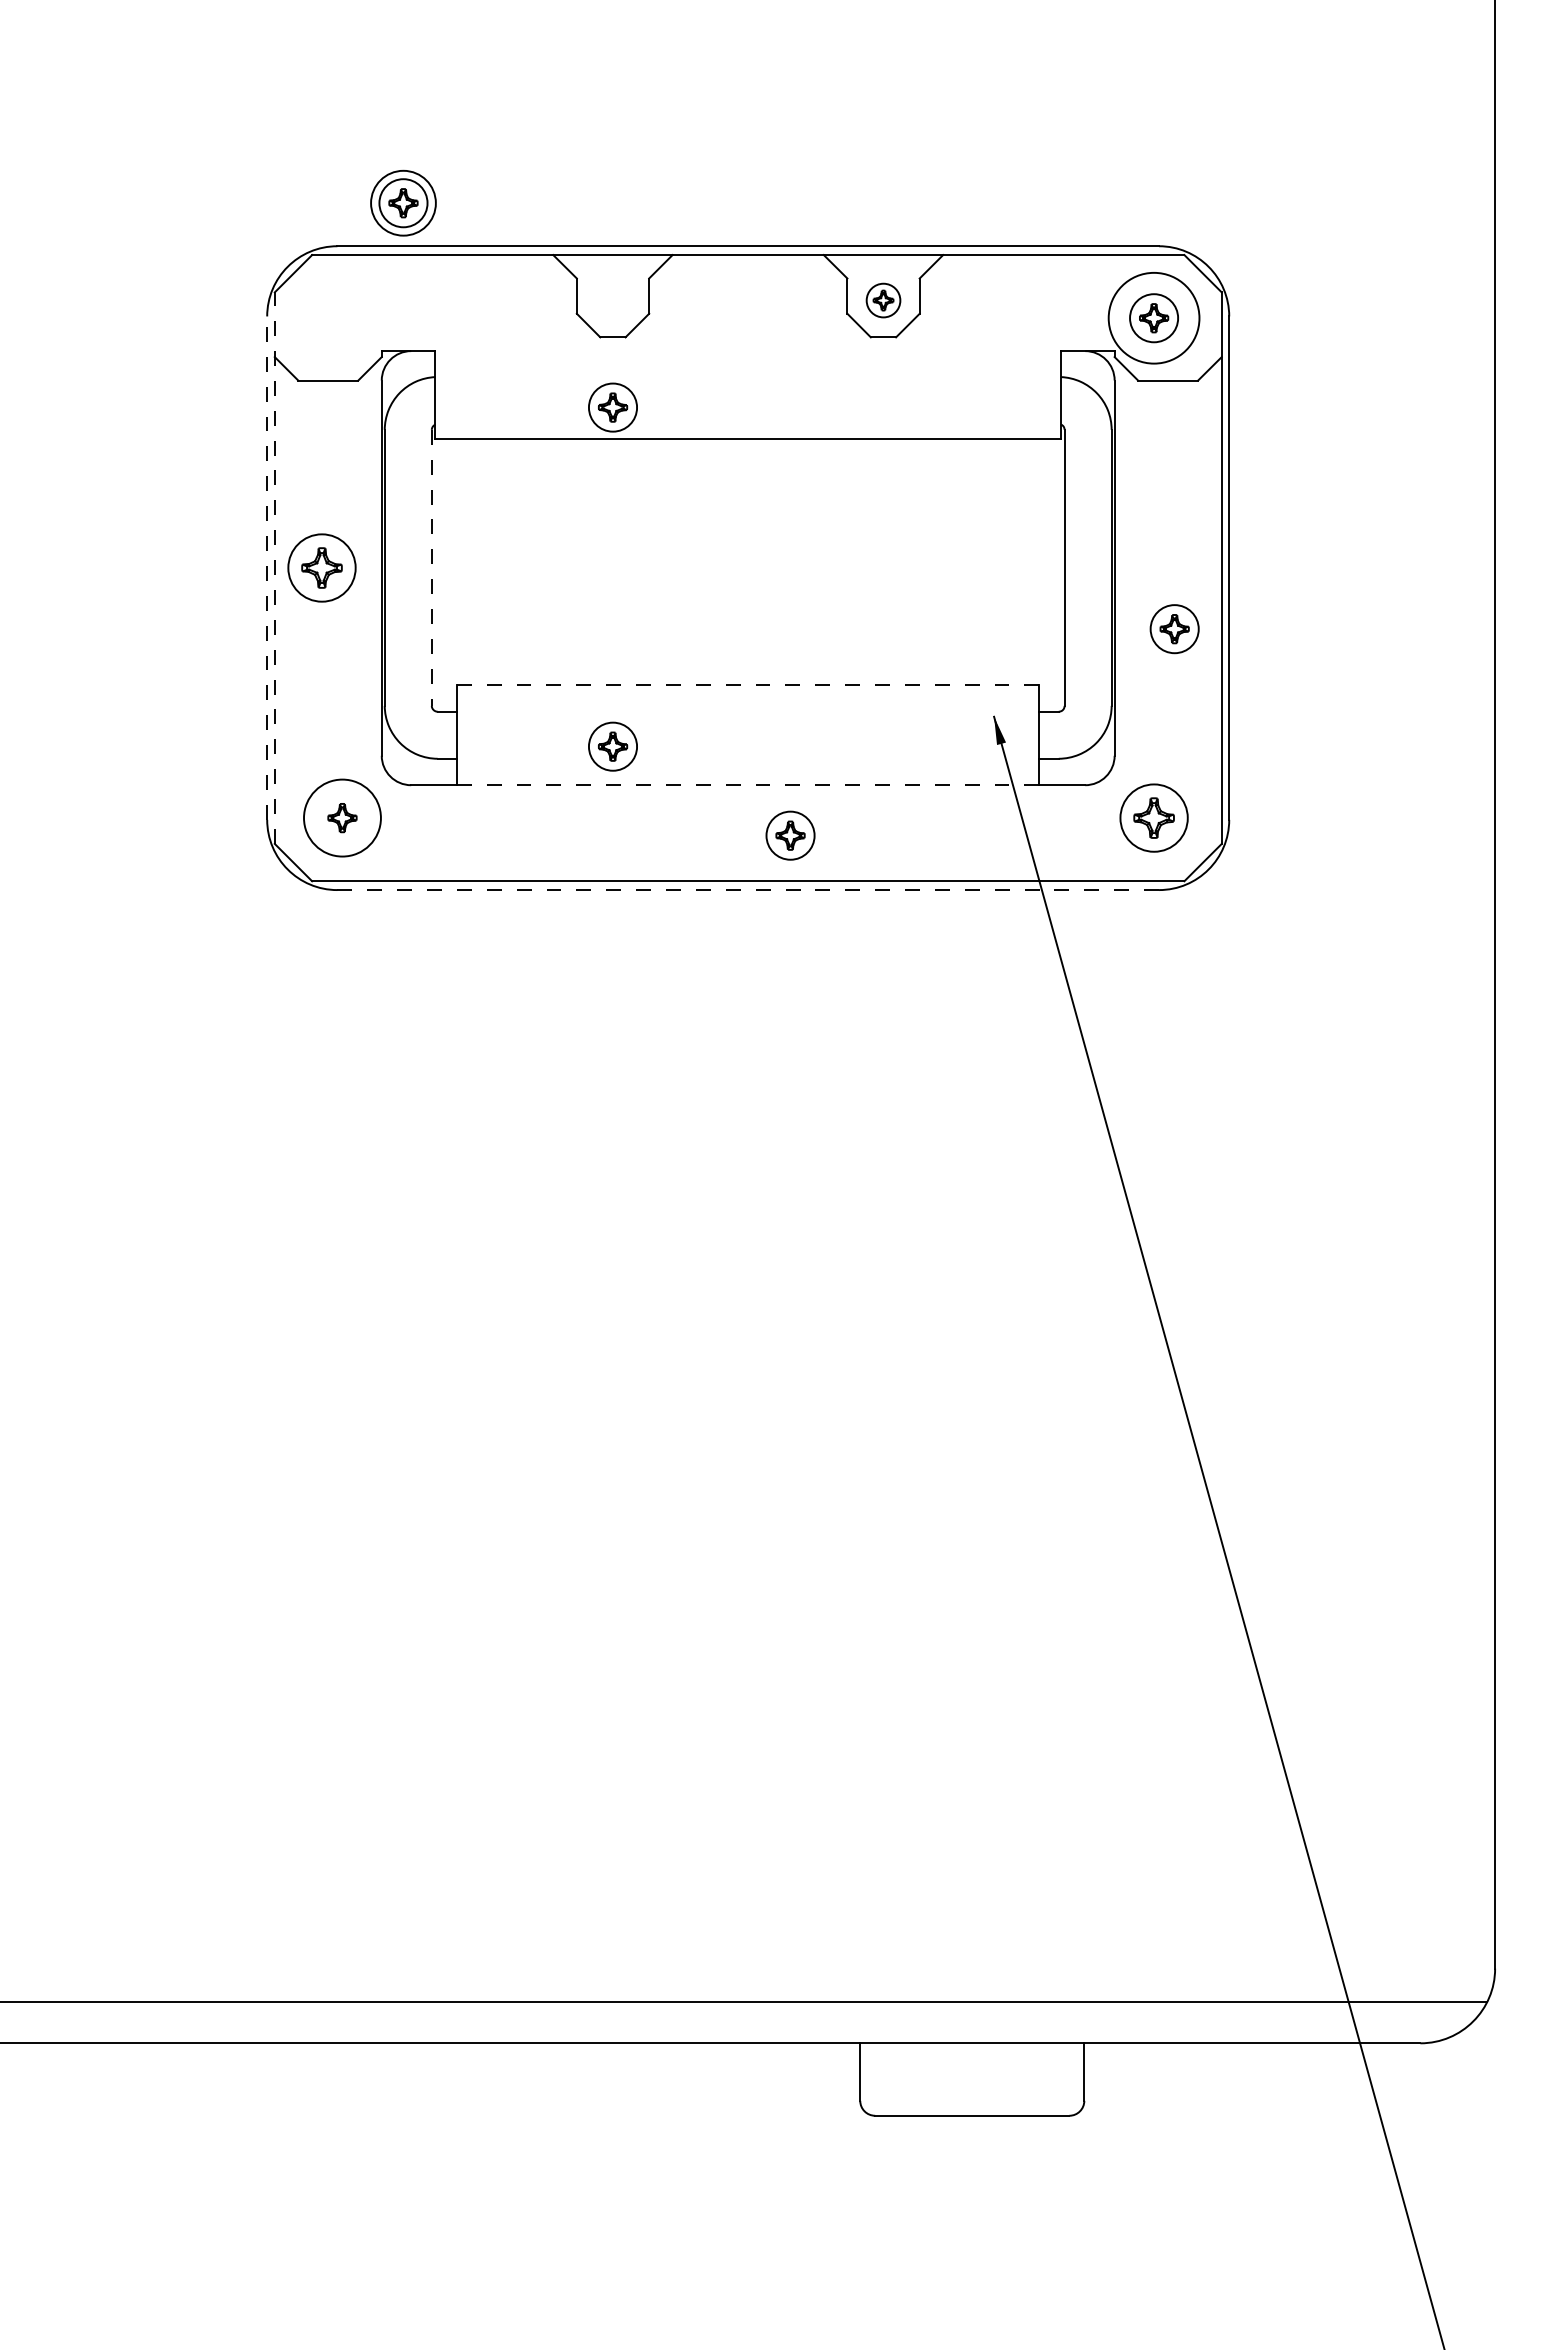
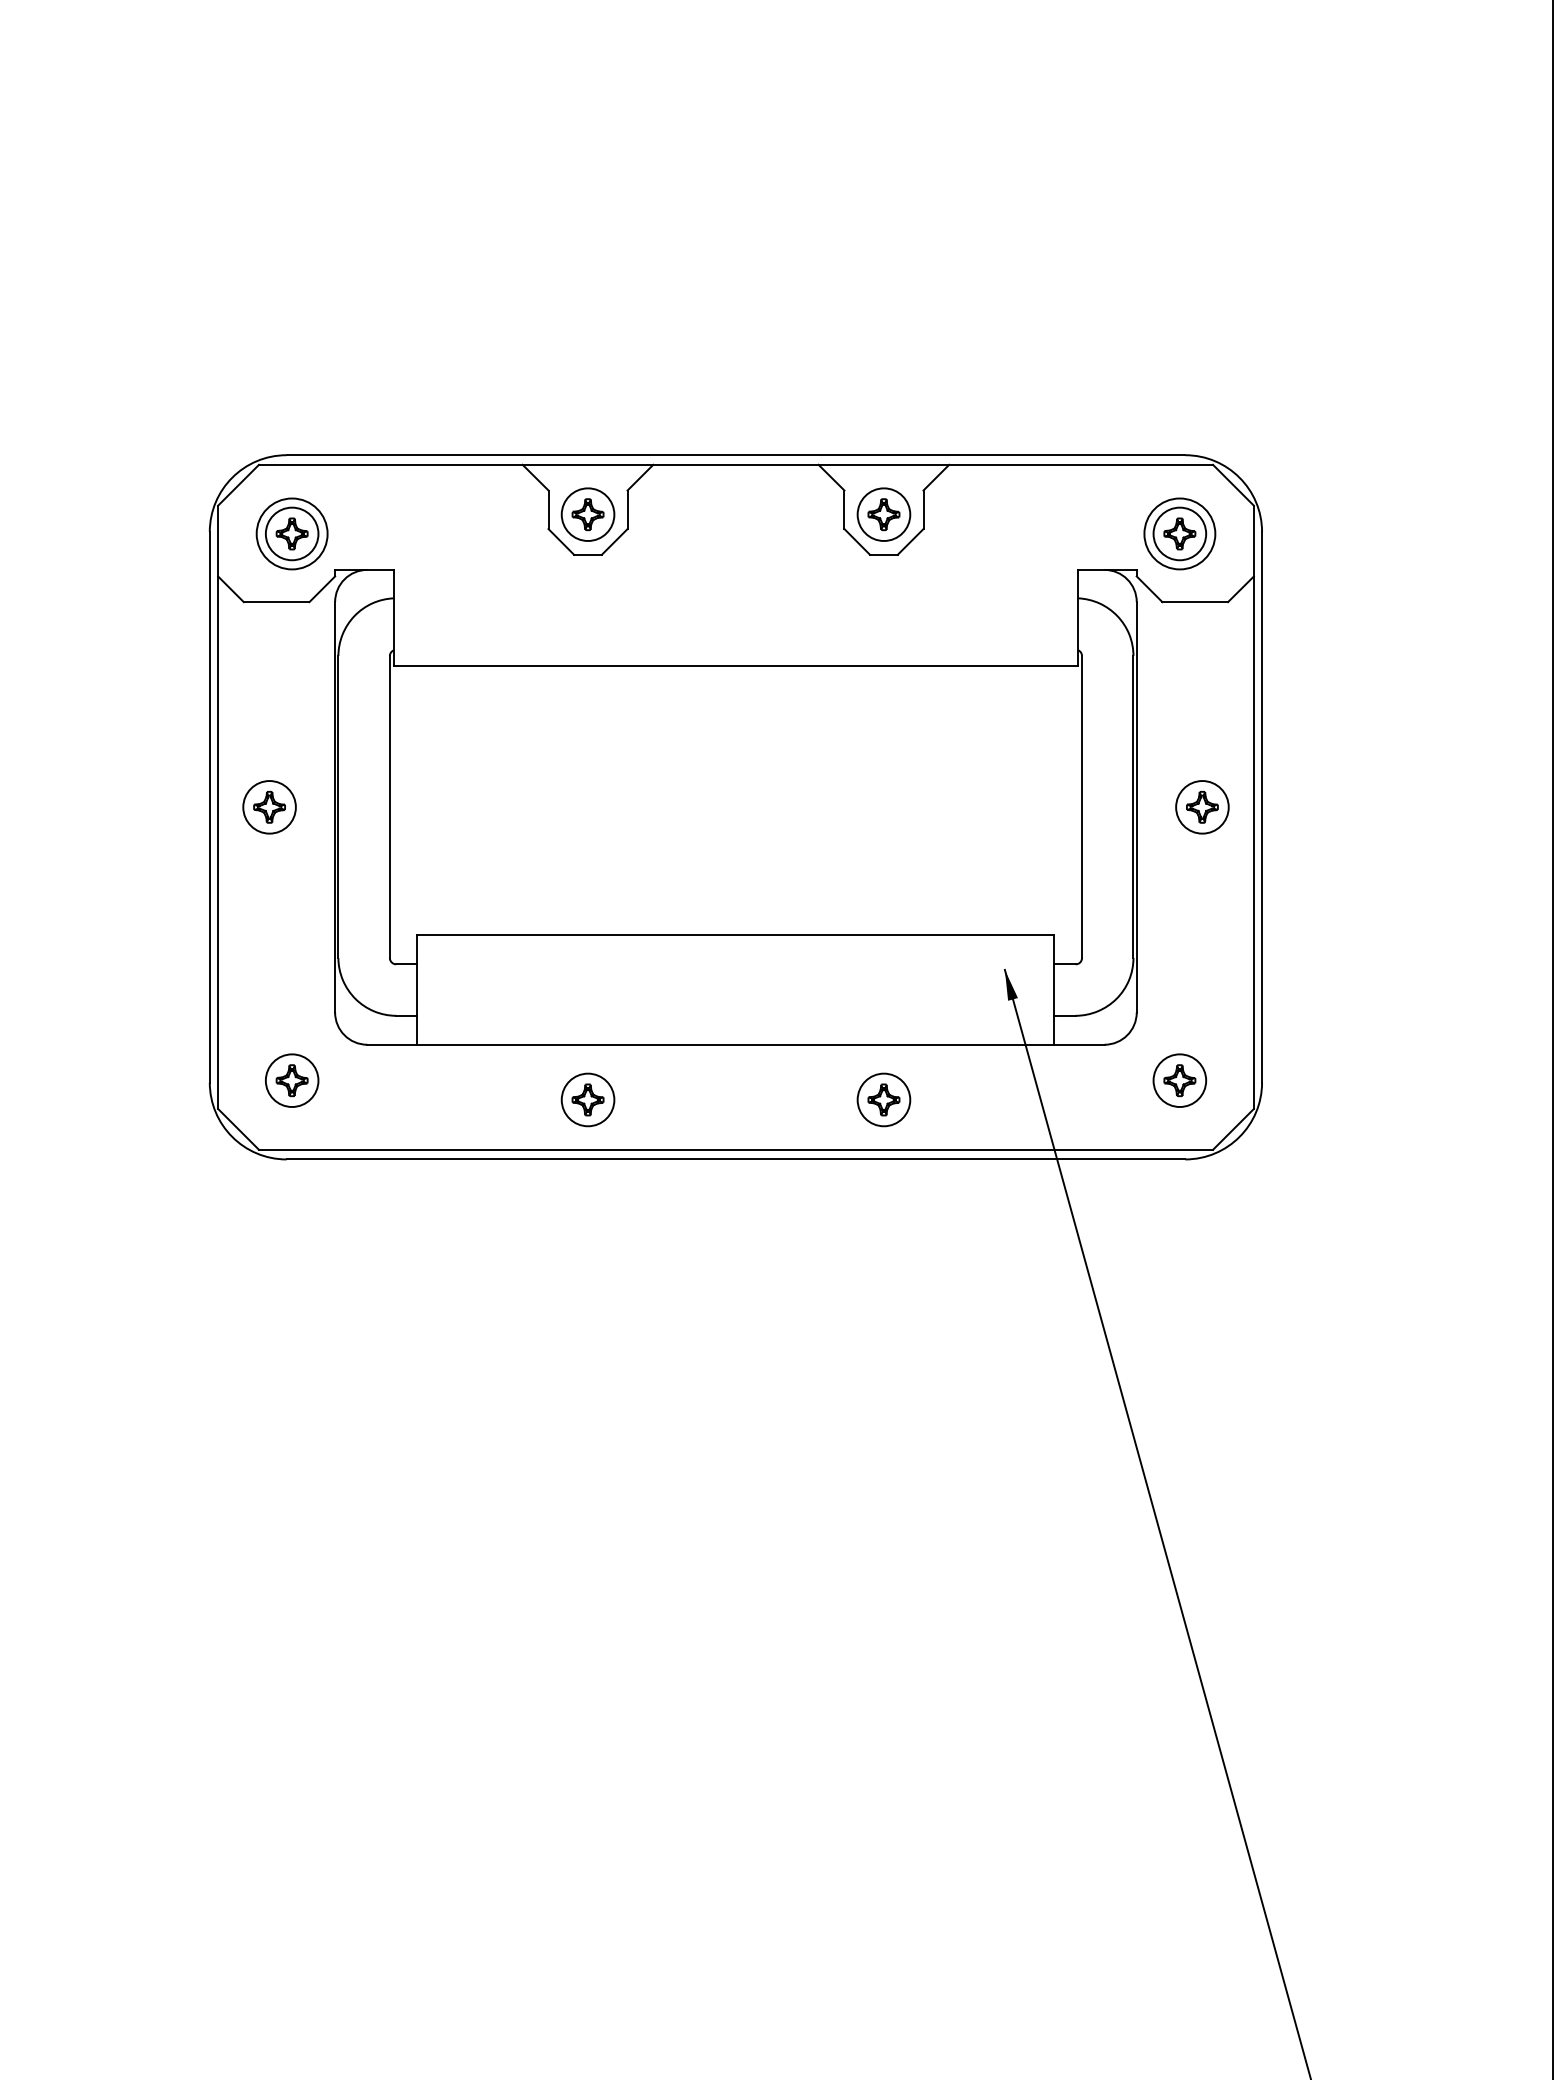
part: (403, 202) -> (292, 533), moved
part: (883, 300) -> (883, 514), size x1.43
circle: (1153, 317) -> (1179, 533), size x0.71
part: (612, 407) -> (587, 514), moved
line: (267, 568) -> (210, 807), dashed -> solid
line: (274, 568) -> (217, 807), dashed -> solid
part: (321, 568) -> (269, 807), size x0.71
line: (431, 568) -> (389, 807), dashed -> solid
part: (1174, 629) -> (1202, 807), moved
line: (747, 685) -> (735, 935), dashed -> solid
part: (612, 746) -> (587, 1099), moved
line: (747, 785) -> (735, 1045), dashed -> solid
part: (1153, 817) -> (1179, 1080), size x0.71
circle: (342, 818) -> (292, 1081), size x0.62
part: (790, 835) -> (883, 1099), moved
line: (748, 890) -> (736, 1159), dashed -> solid

